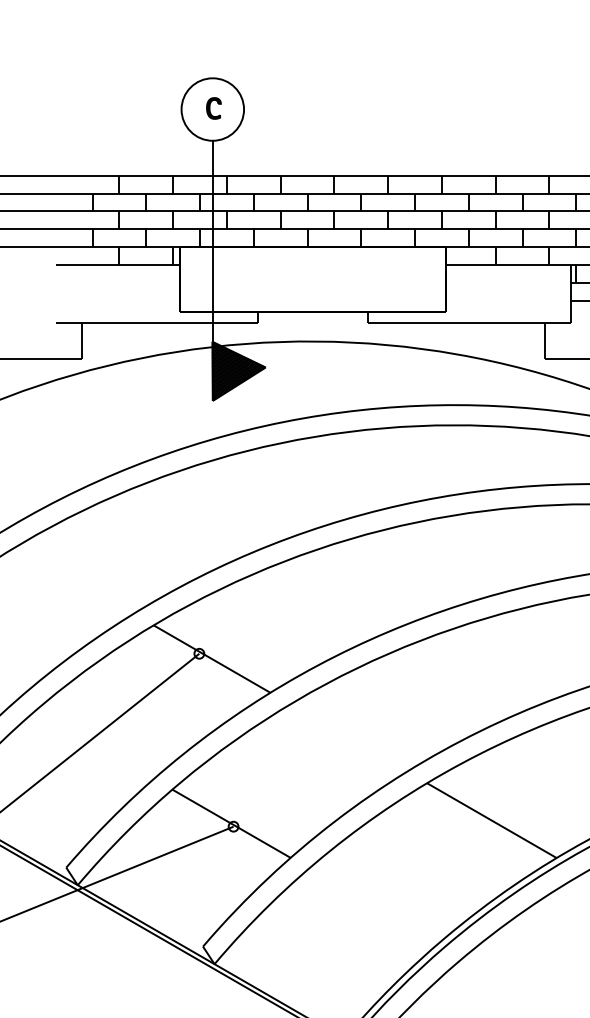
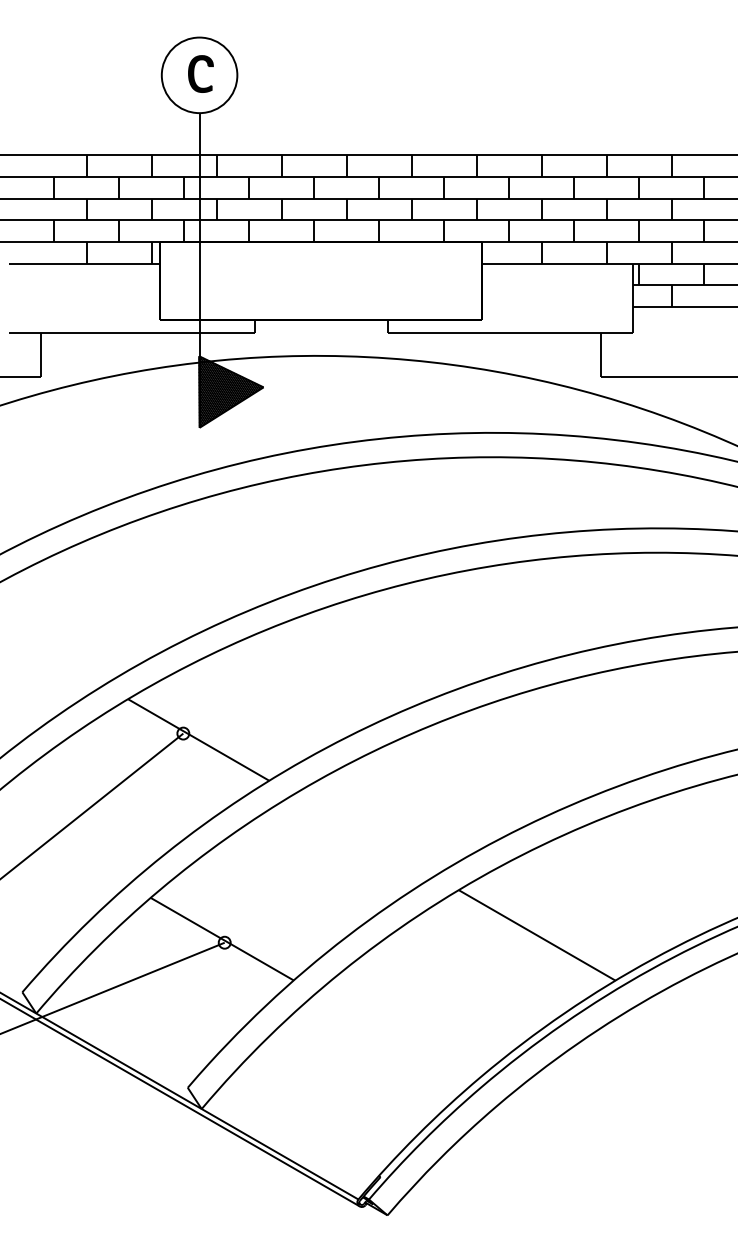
part: (213, 108) -> (200, 73), size x1.43

